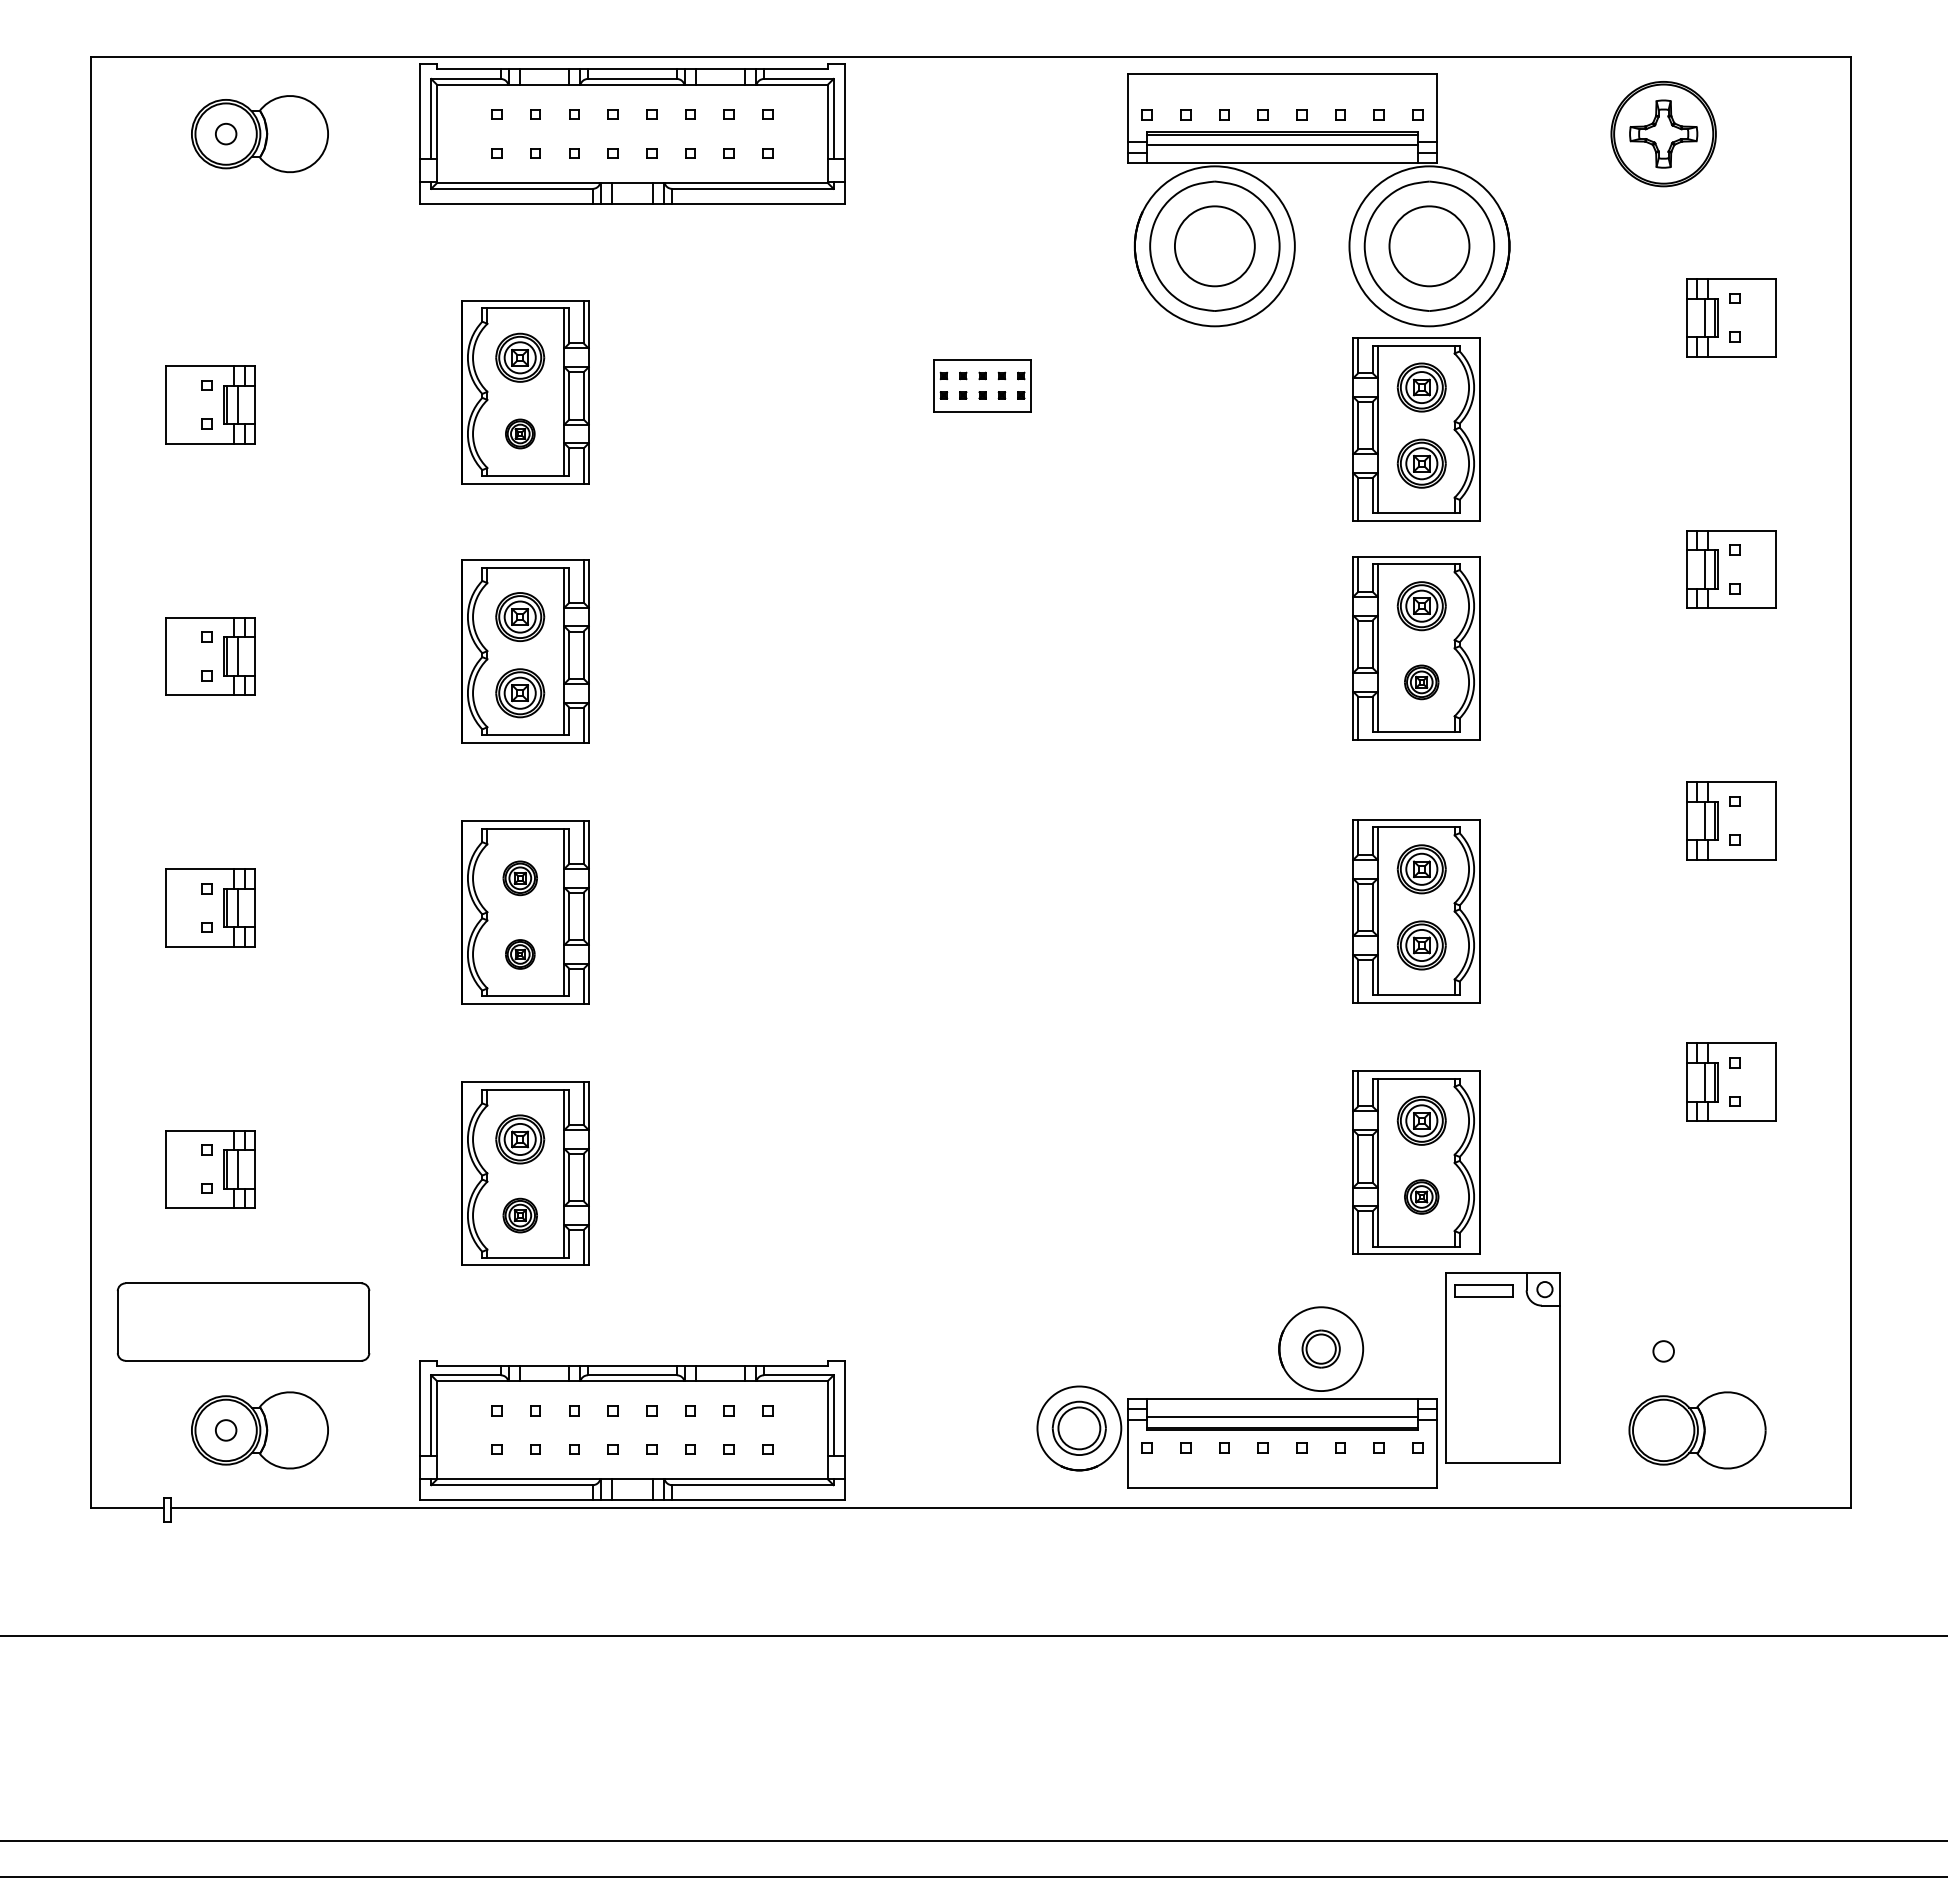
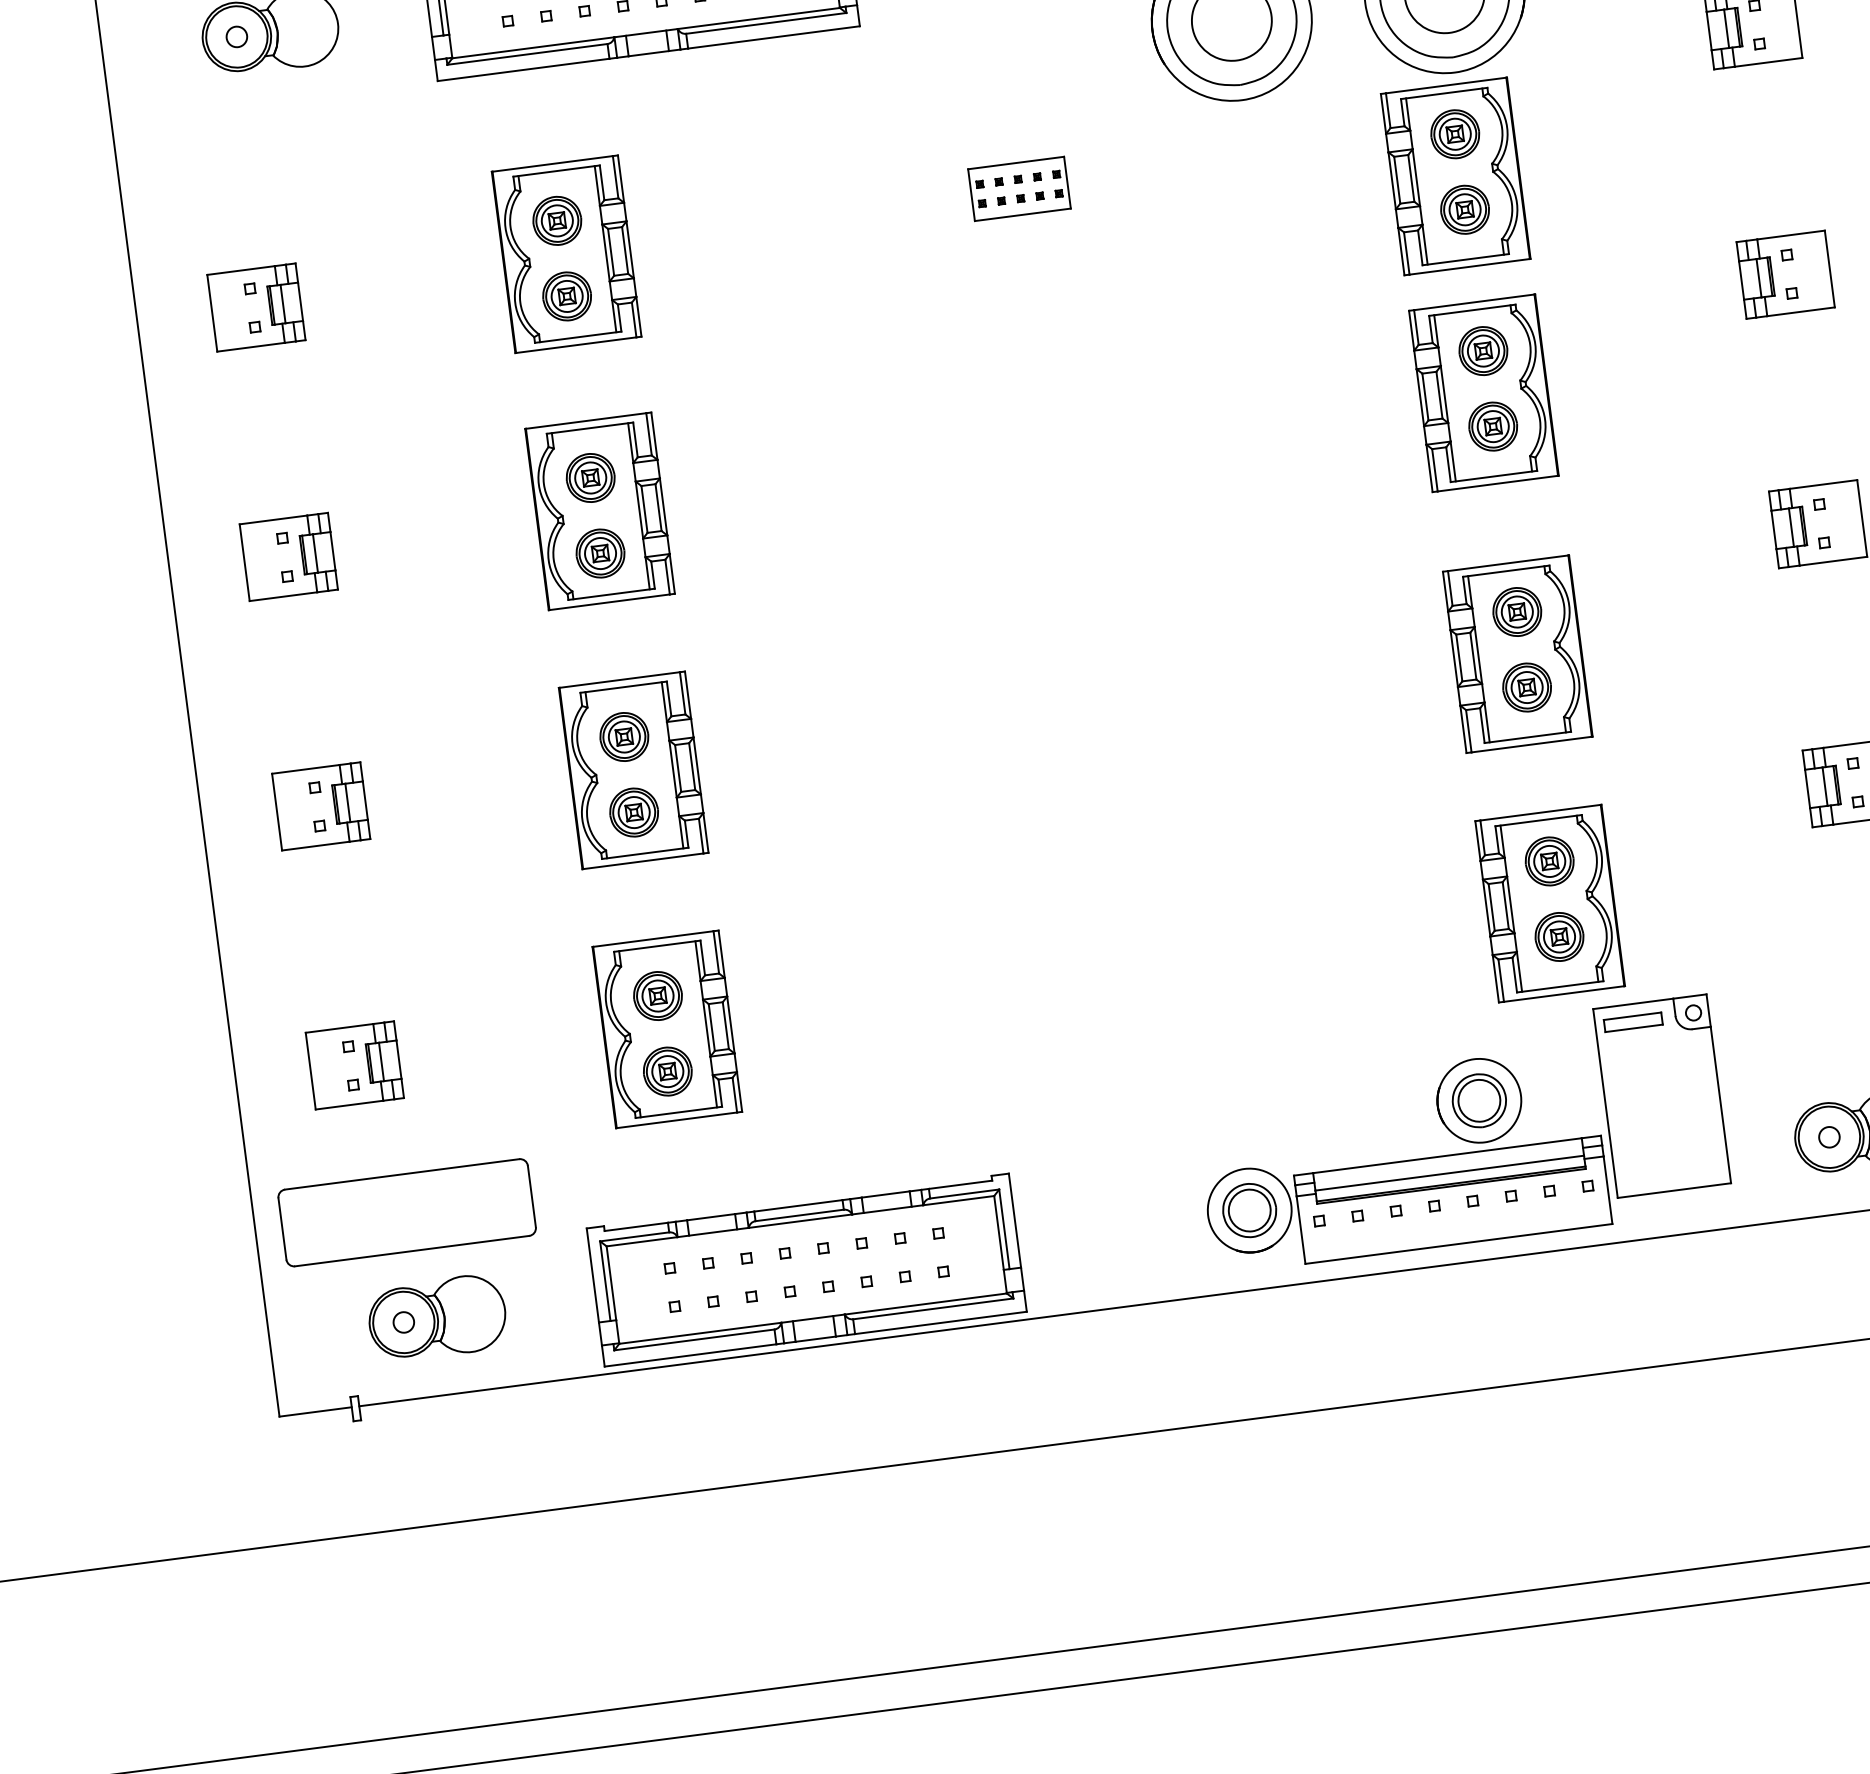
part: (520, 433) -> (567, 295), size x1.67
part: (1421, 682) -> (1492, 426), size x1.43
part: (520, 878) -> (624, 737), size x1.43
part: (520, 954) -> (634, 812), size x1.67
part: (1421, 1196) -> (1559, 936), size x1.43
part: (520, 1215) -> (668, 1071), size x1.43
part: (1320, 1348) -> (1478, 1100), size x1.43
circle: (1663, 1351) -> (1829, 1137), moved

